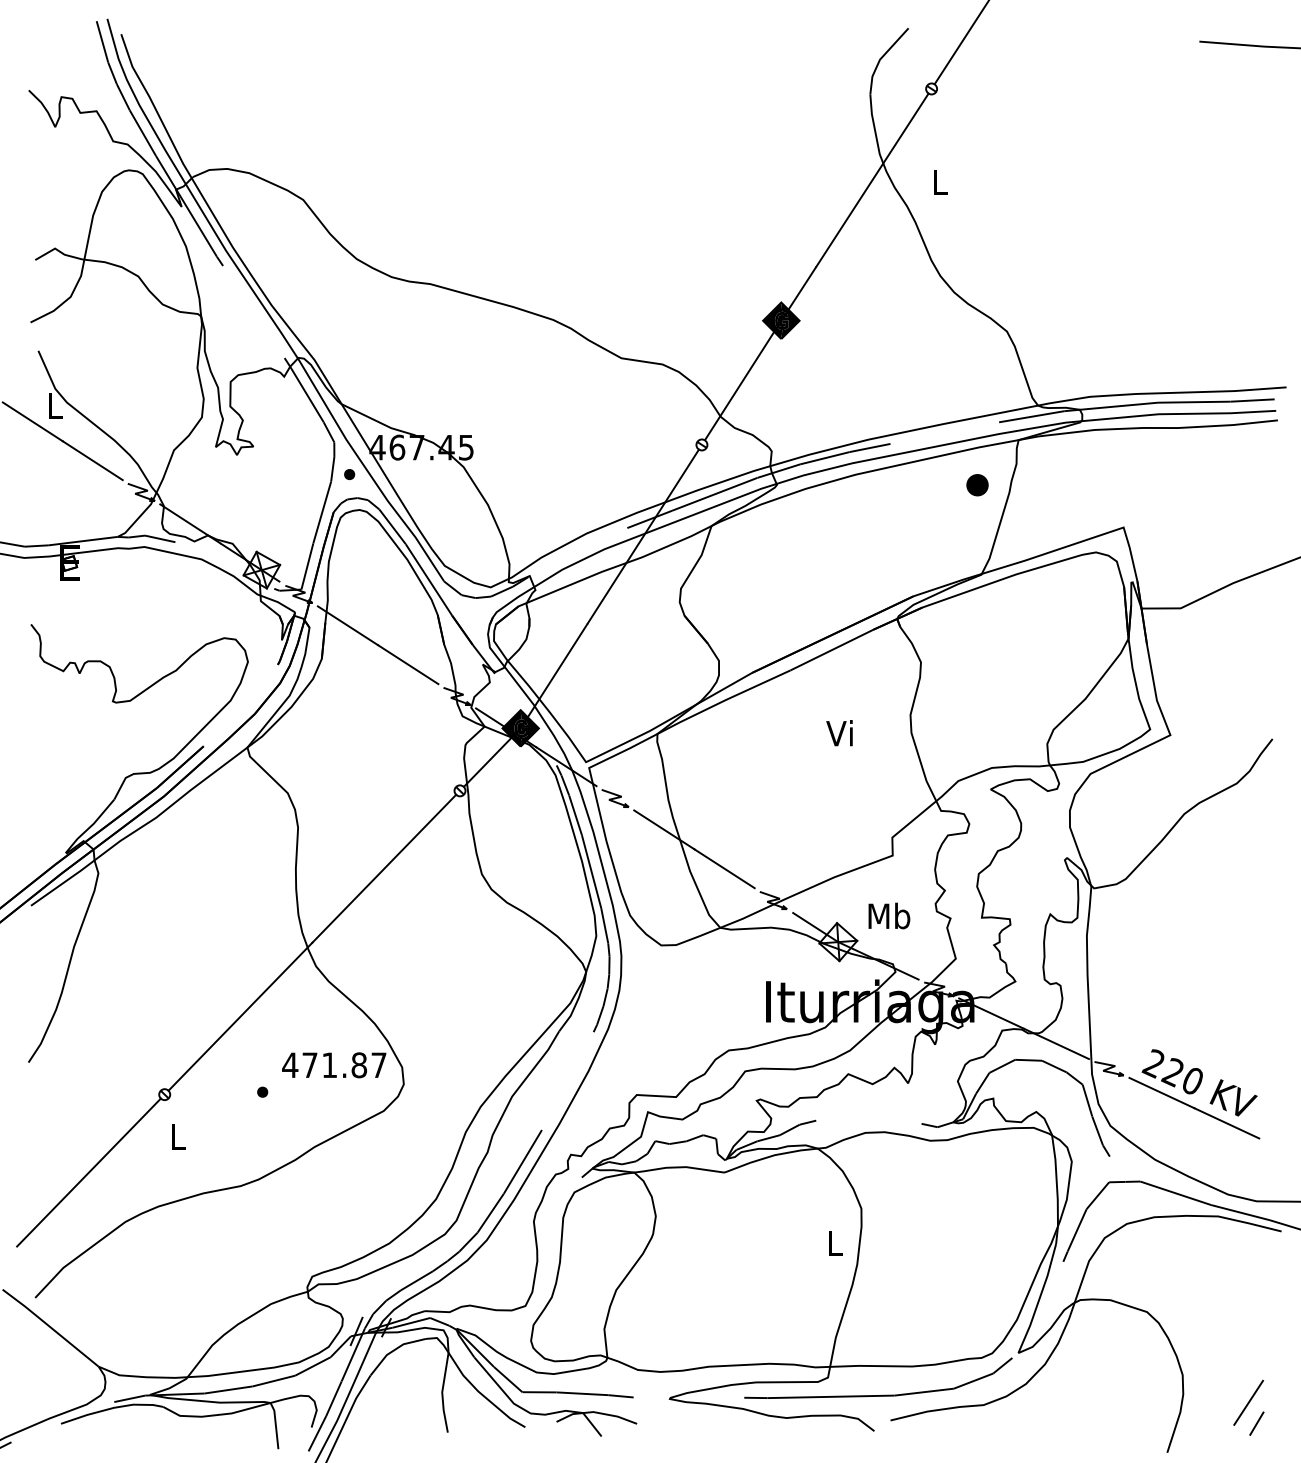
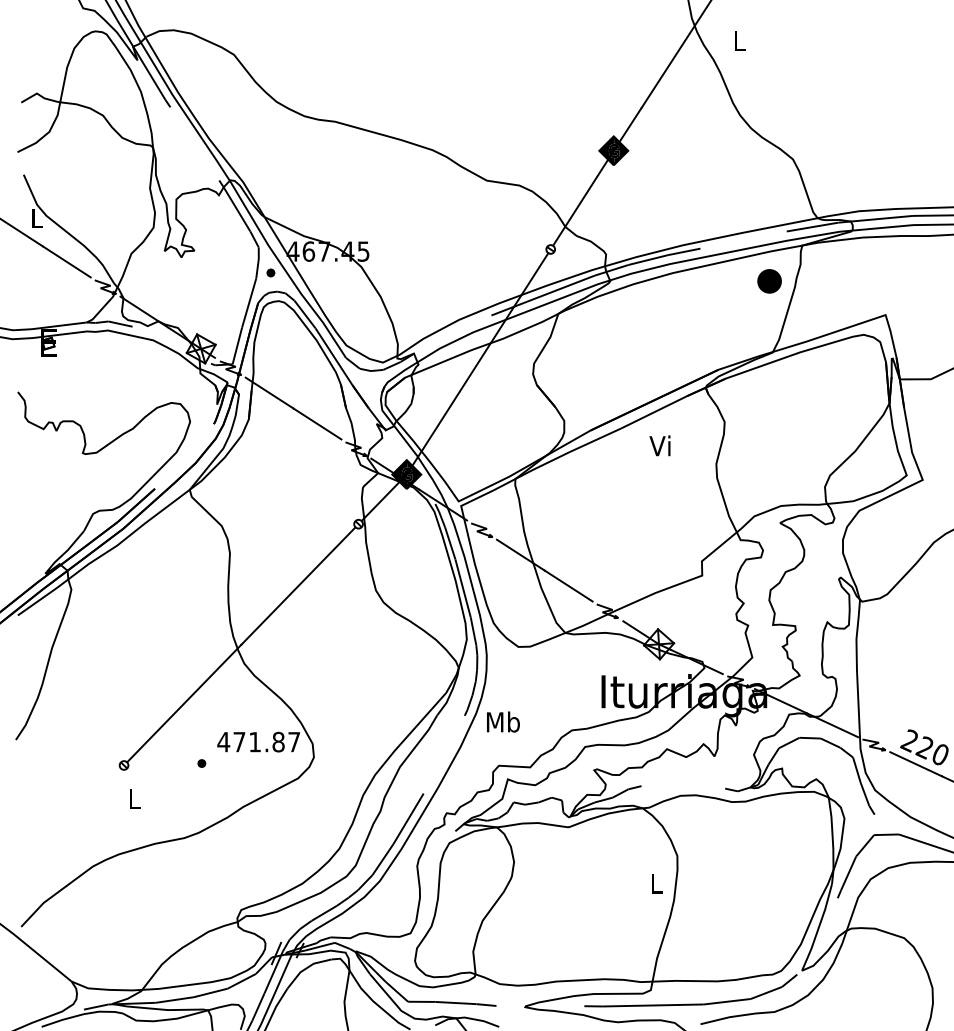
part: (977, 485) -> (769, 281), size x1.4
text: (839, 733) -> (659, 446), moved
text: (889, 915) -> (503, 721), moved
line: (88, 1172) -> (63, 827), removed

